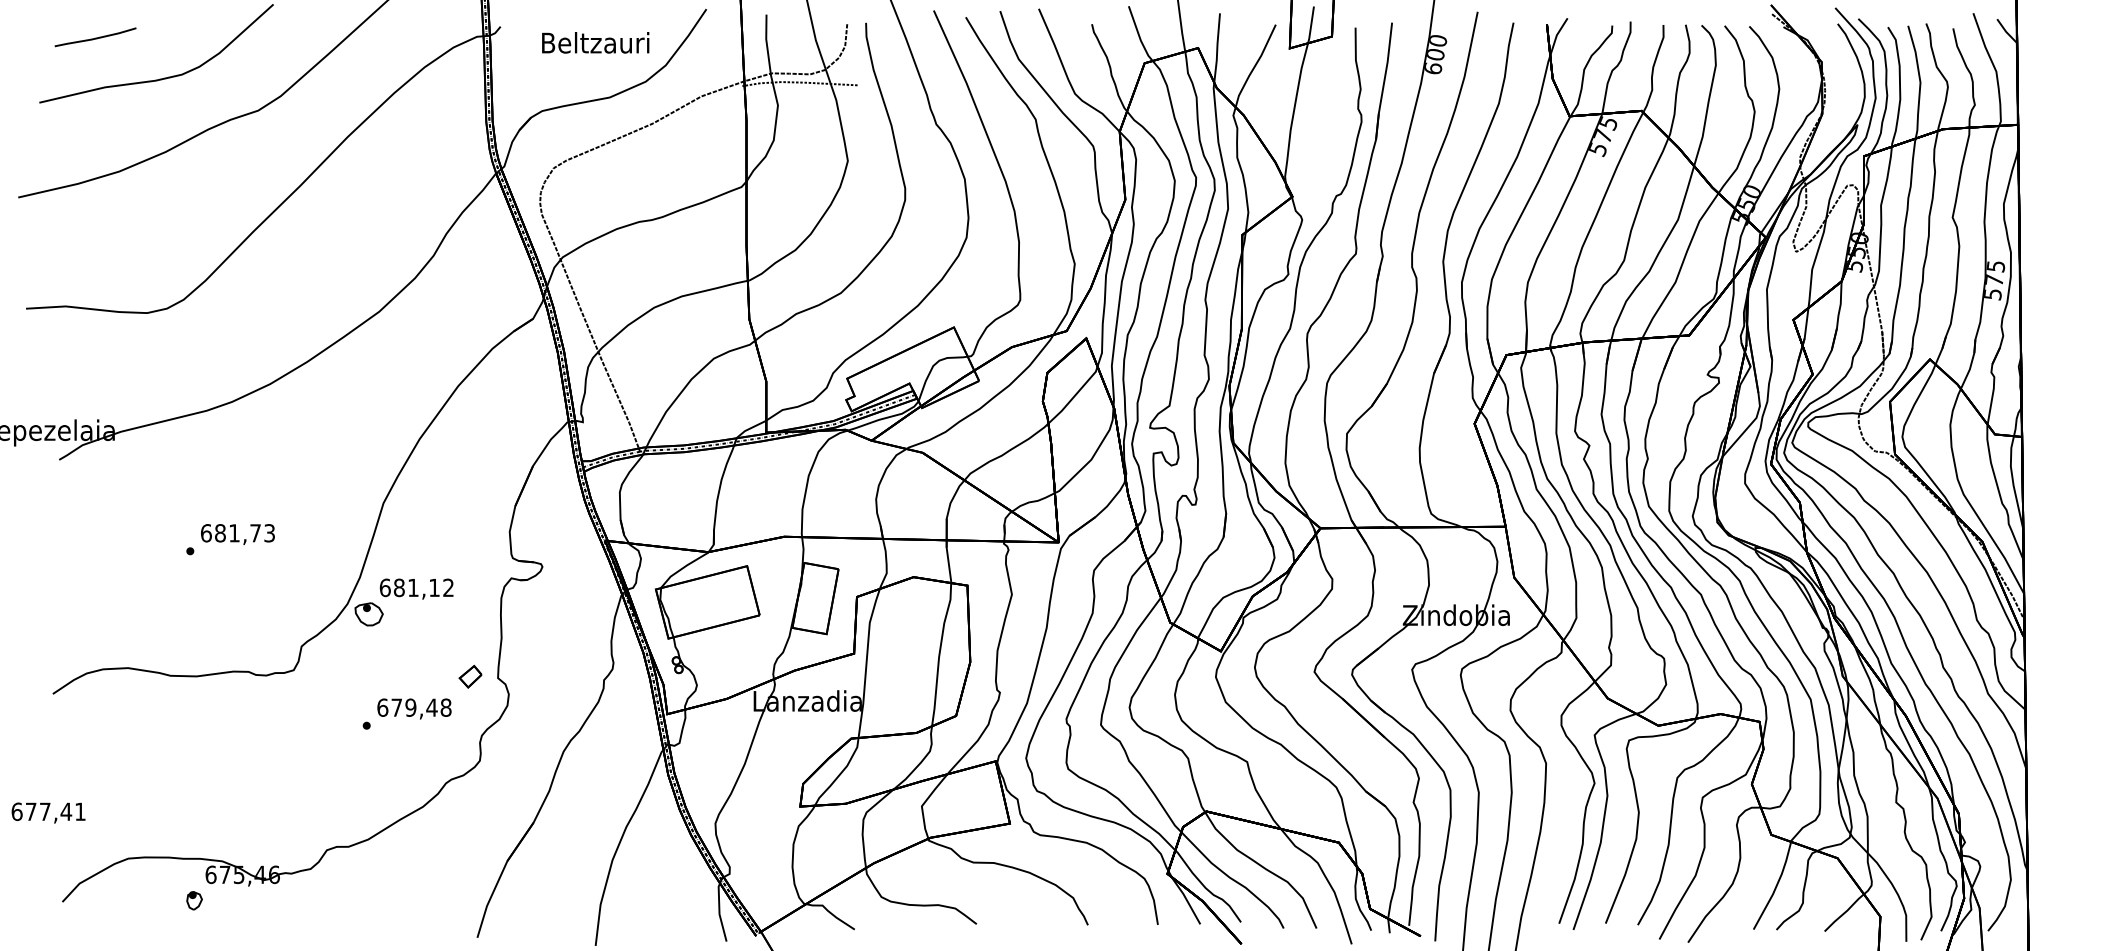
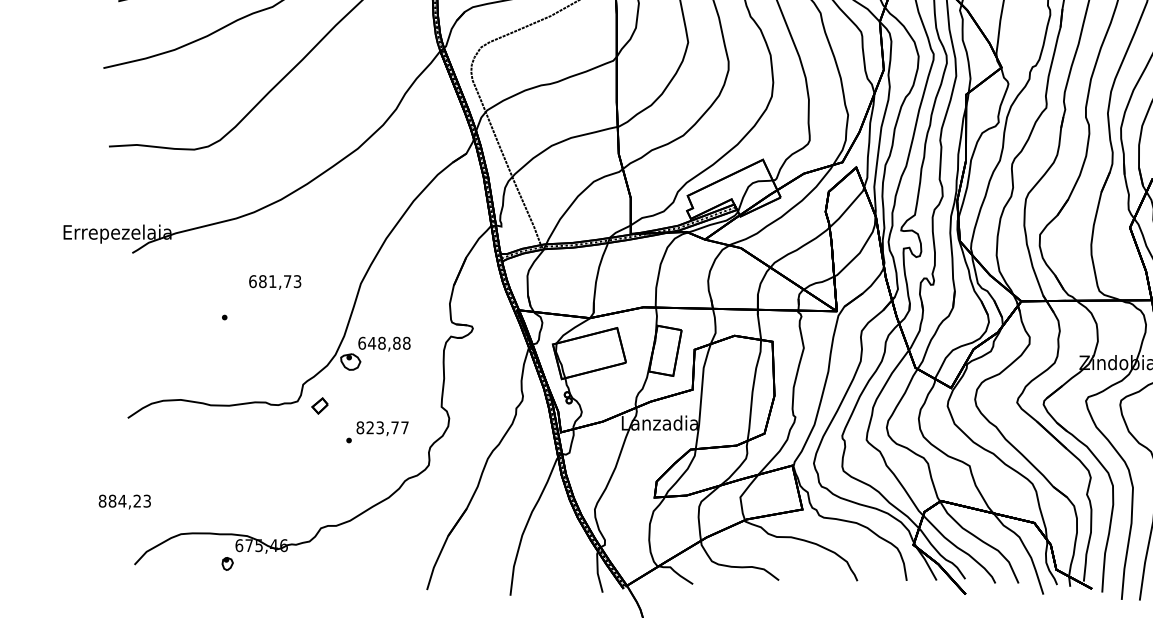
text: (237, 534) -> (274, 282), moved
text: (423, 587) -> (389, 343), 681,12 -> 648,88
part: (470, 676) -> (320, 405), moved
text: (414, 707) -> (382, 427), 679,48 -> 823,77
text: (48, 811) -> (124, 500), 677,41 -> 884,23

